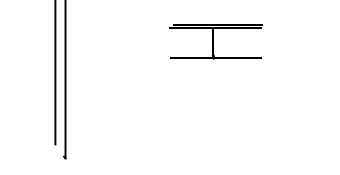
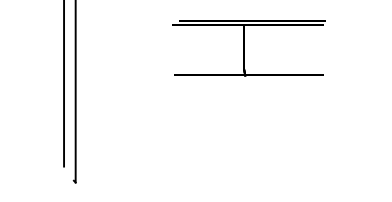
part: (215, 41) -> (248, 48), size x1.43

